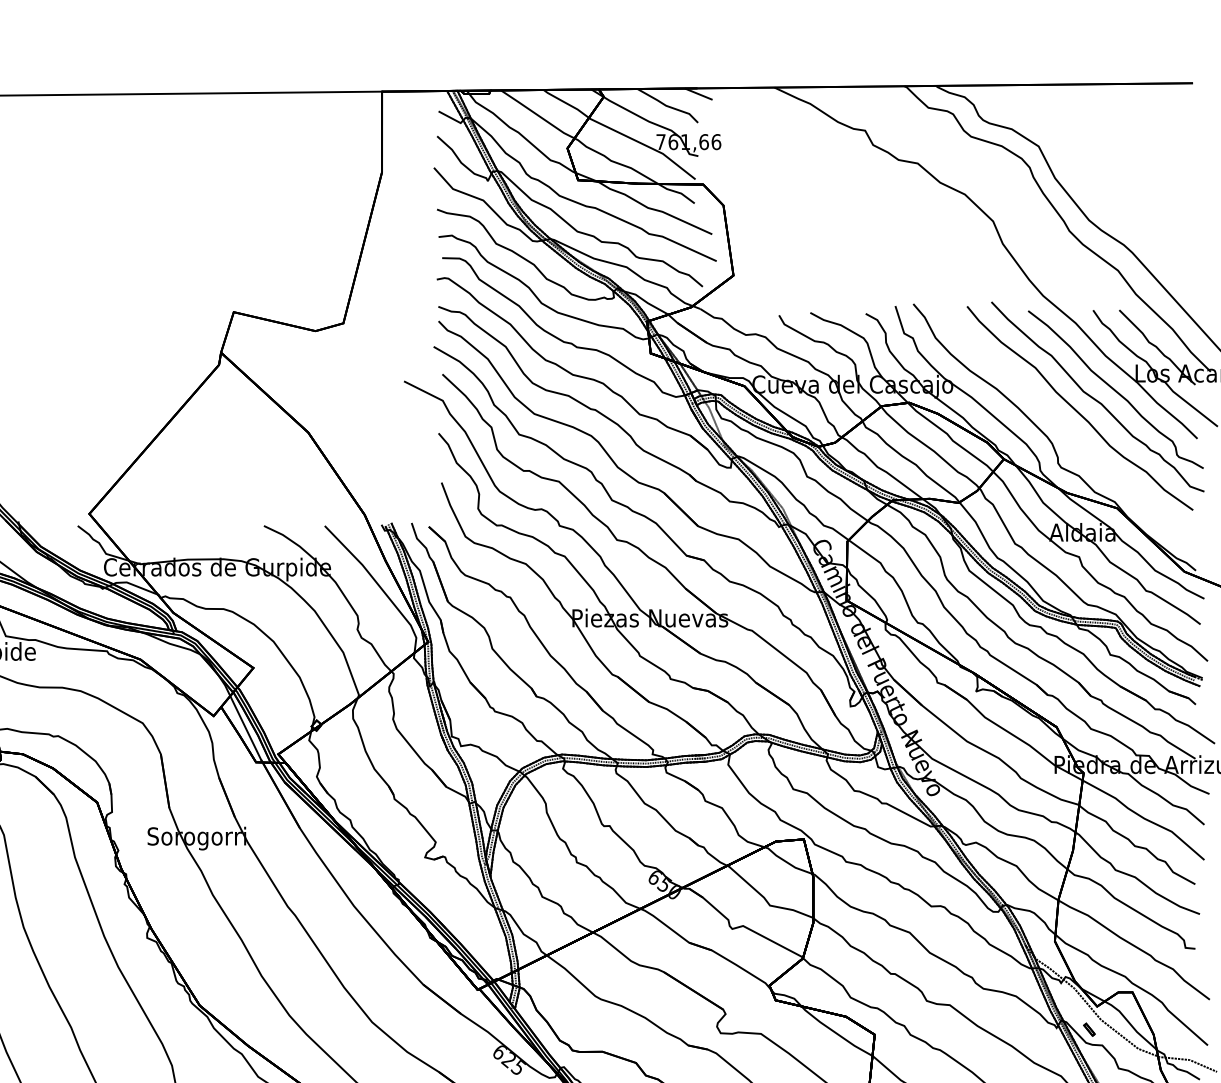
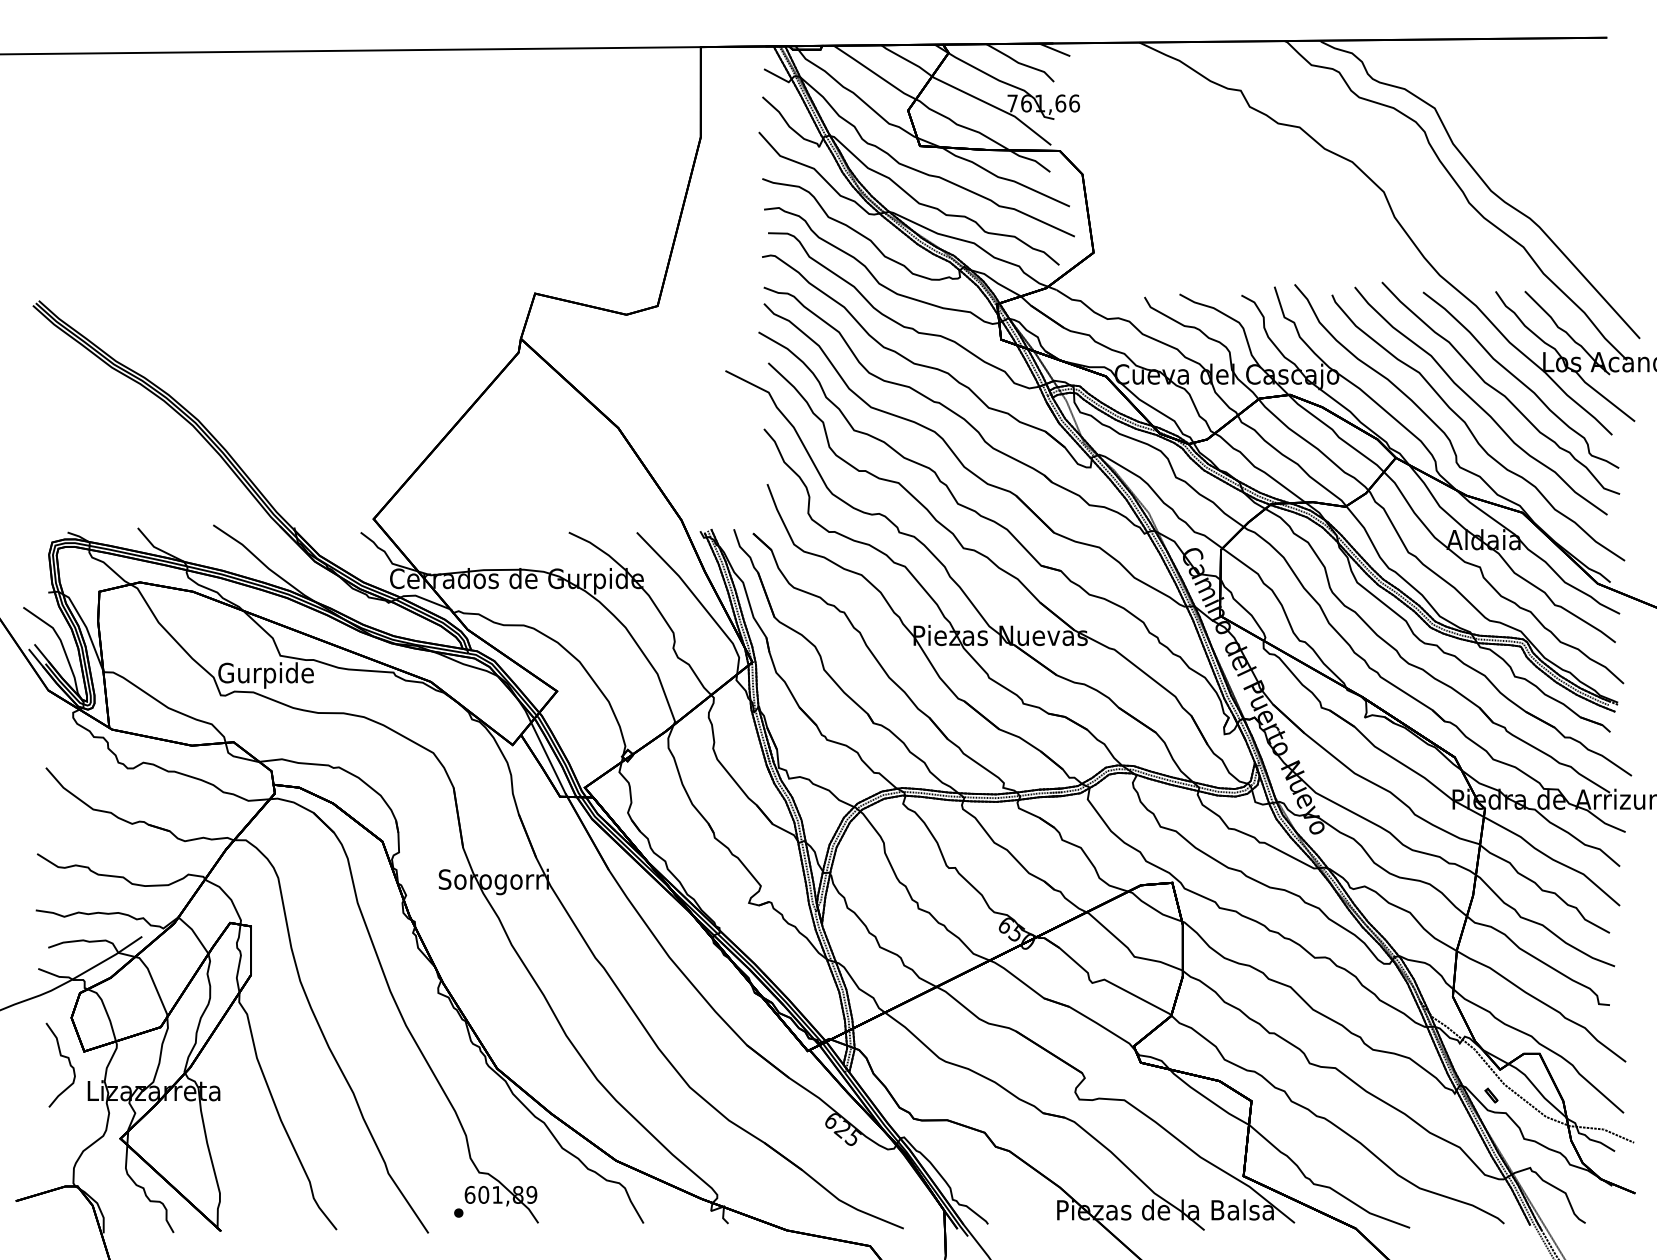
part: (1071, 434) -> (1471, 430), added

